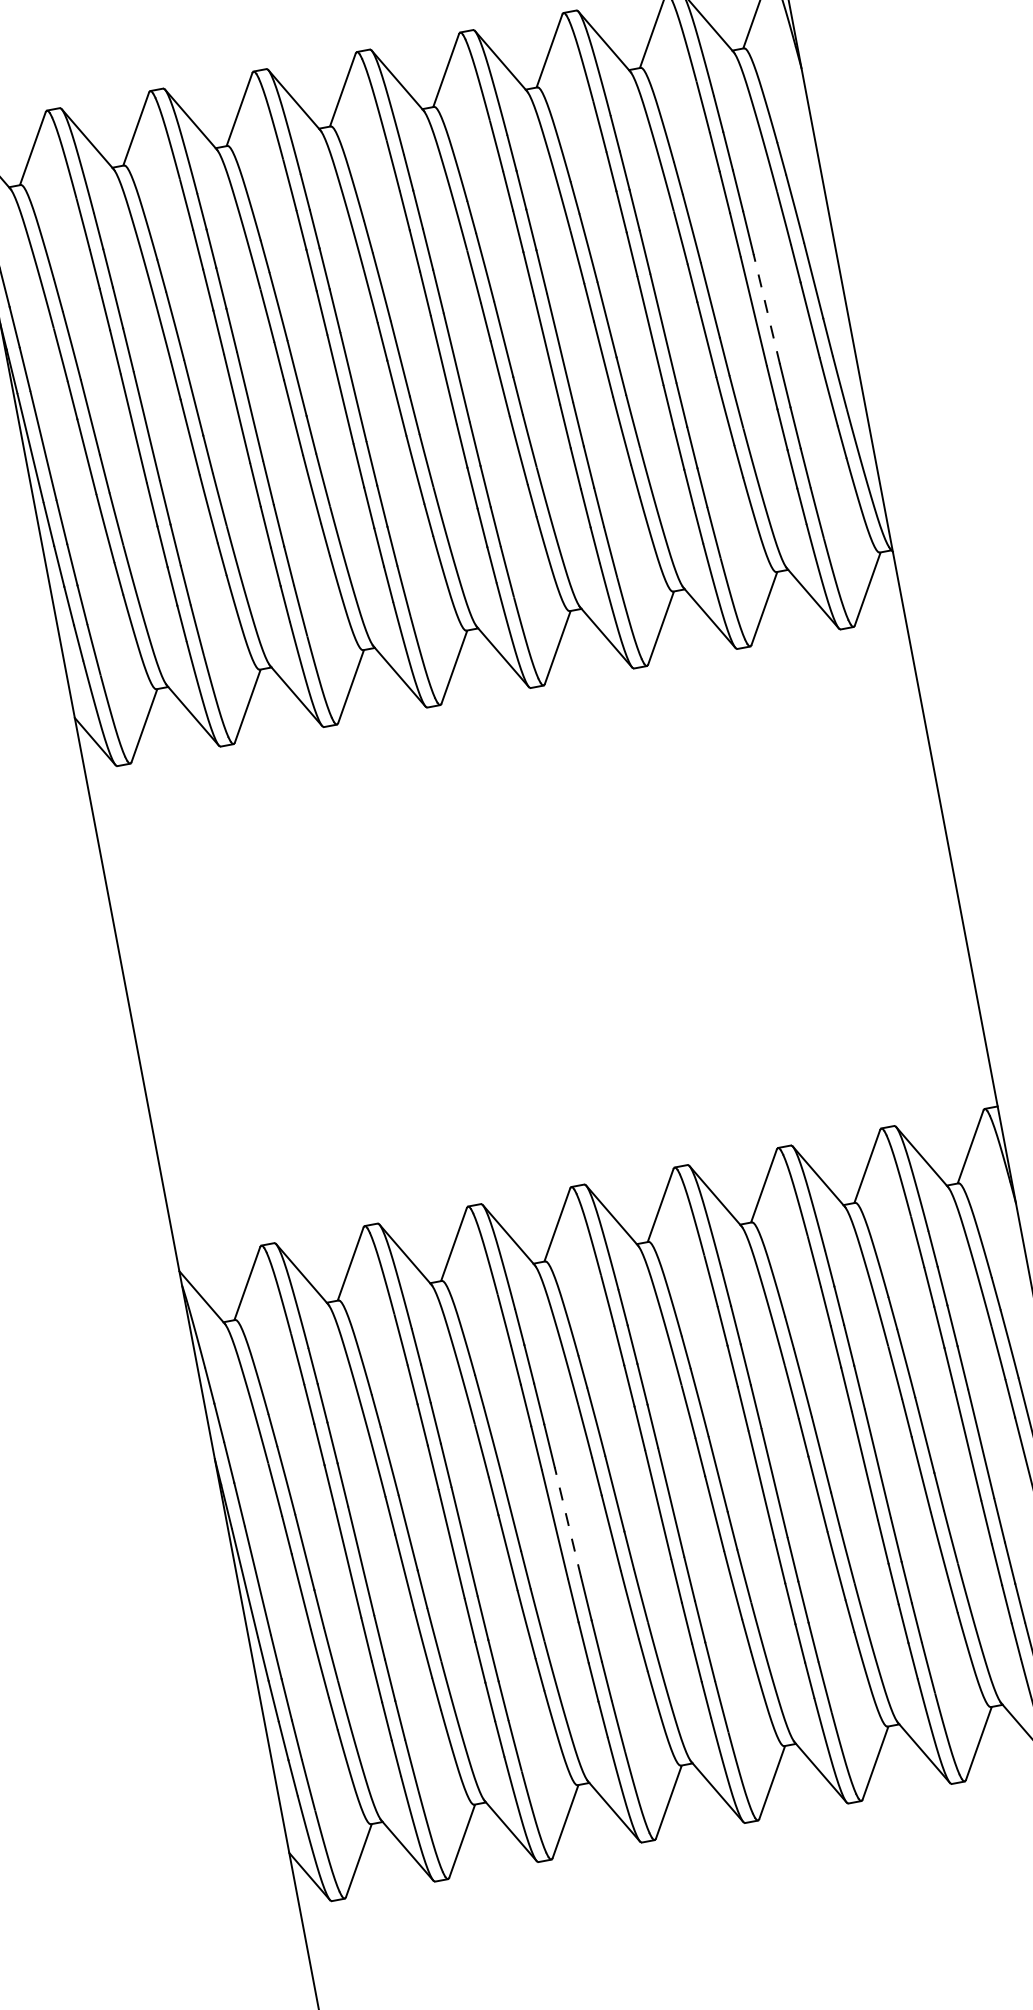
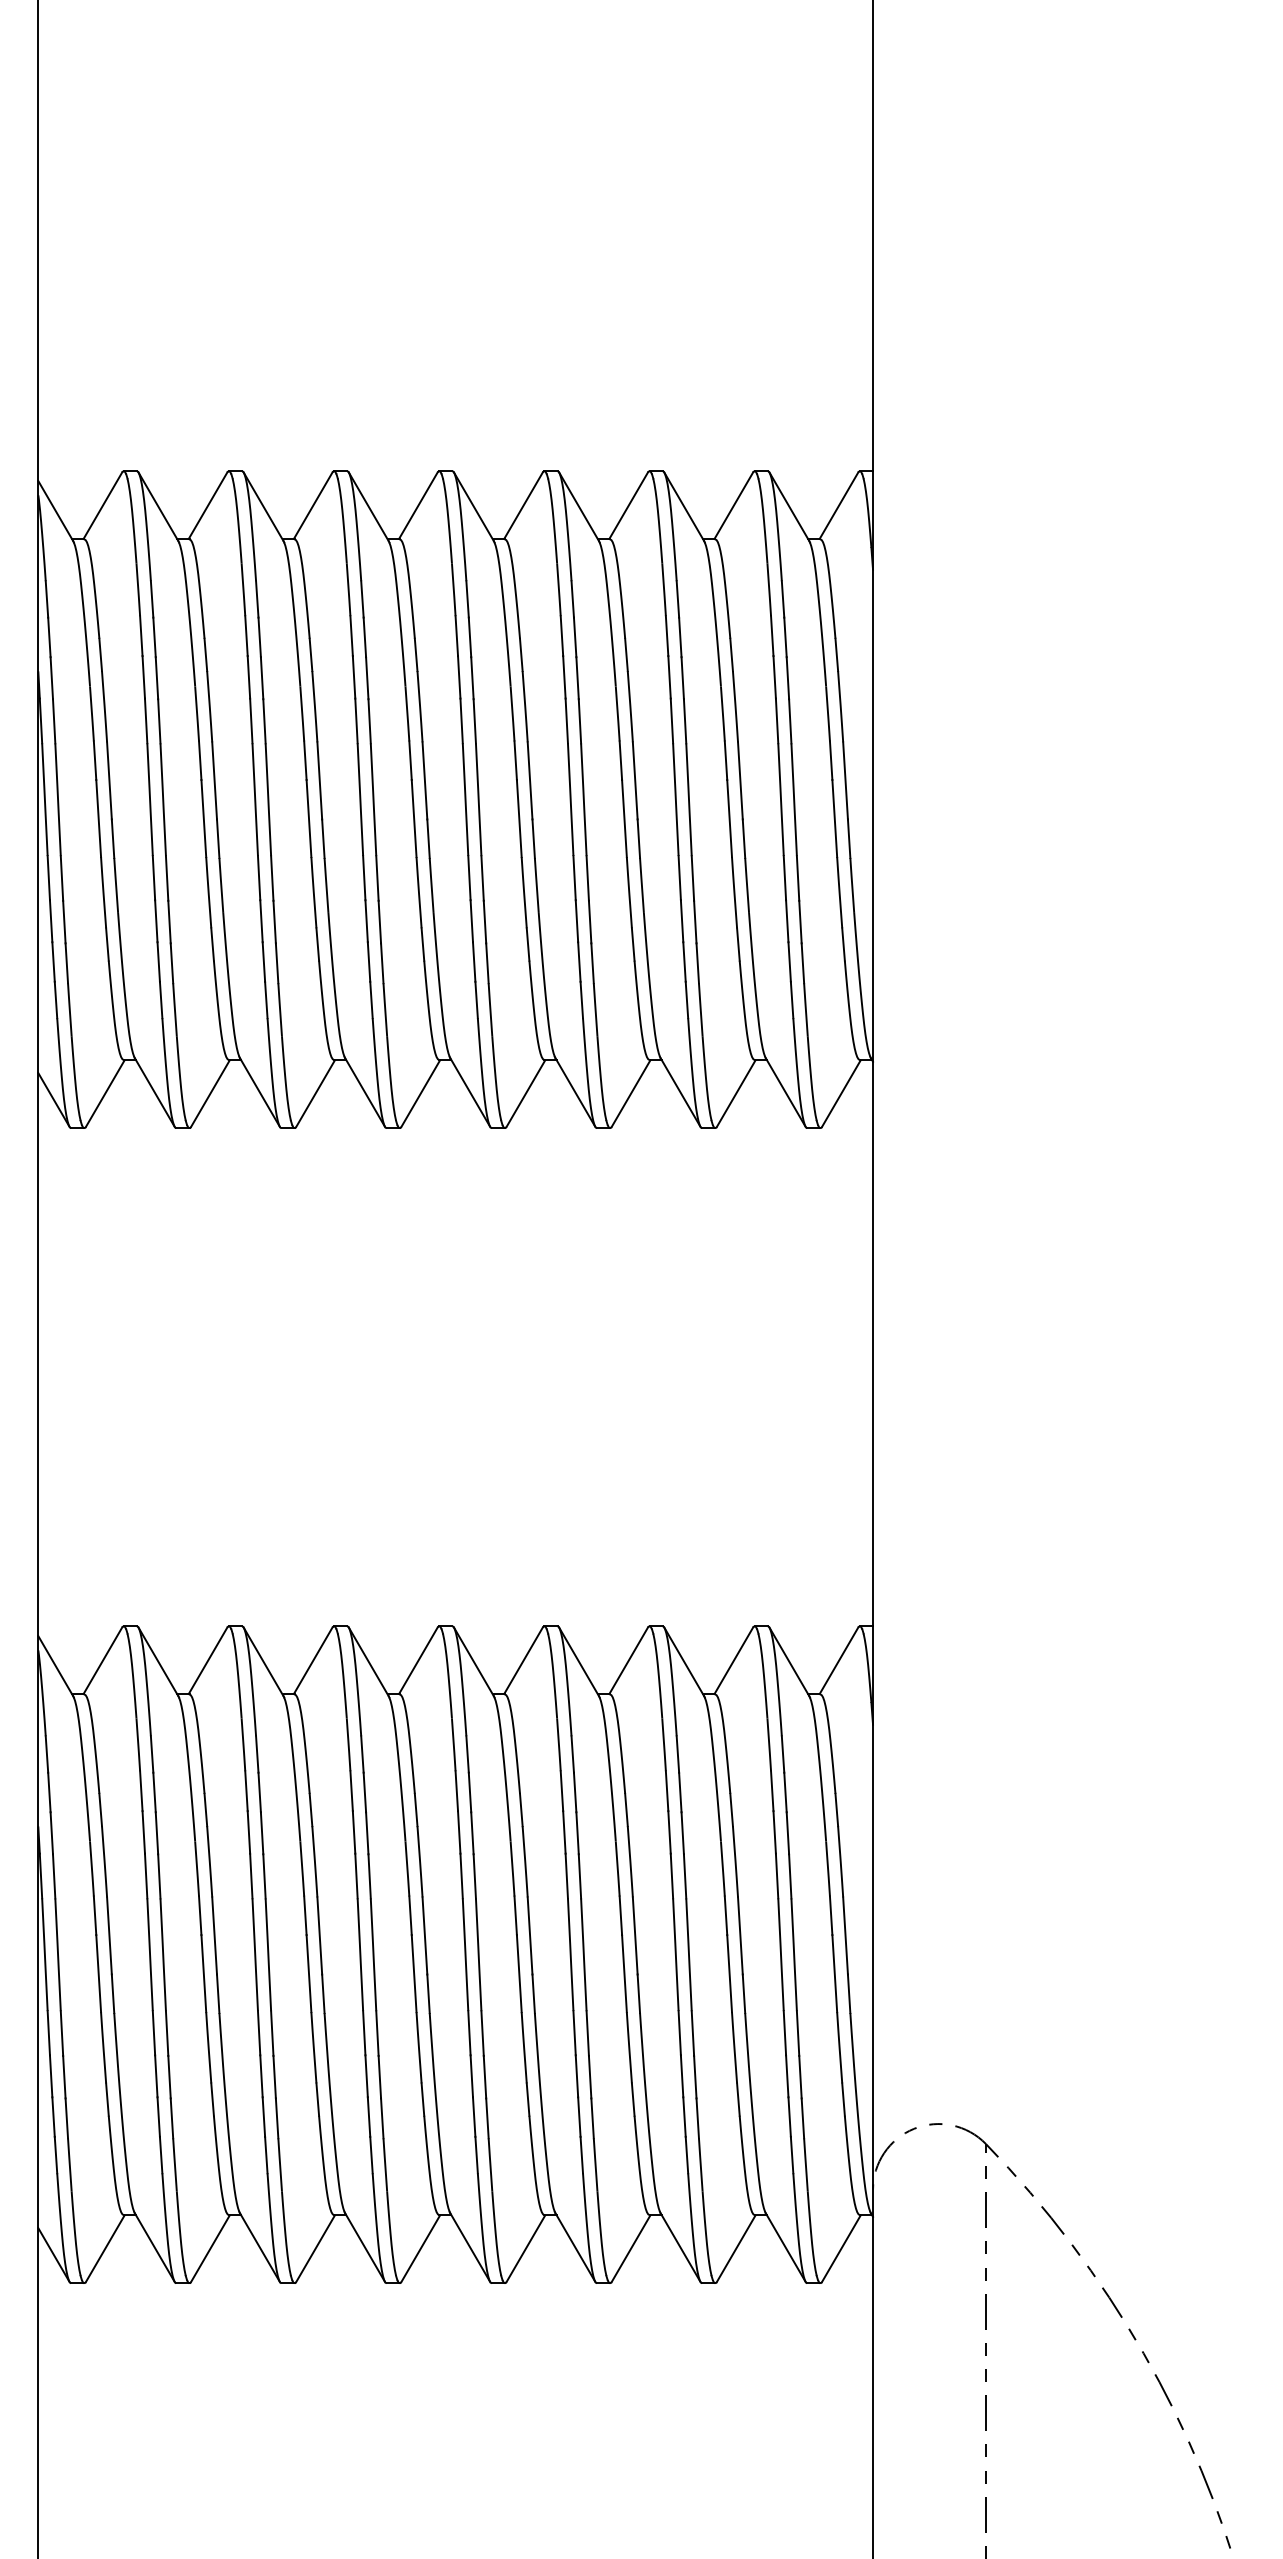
line: (767, 308) -> (794, 799), dashed -> solid
line: (567, 1521) -> (373, 1954), dashed -> solid

